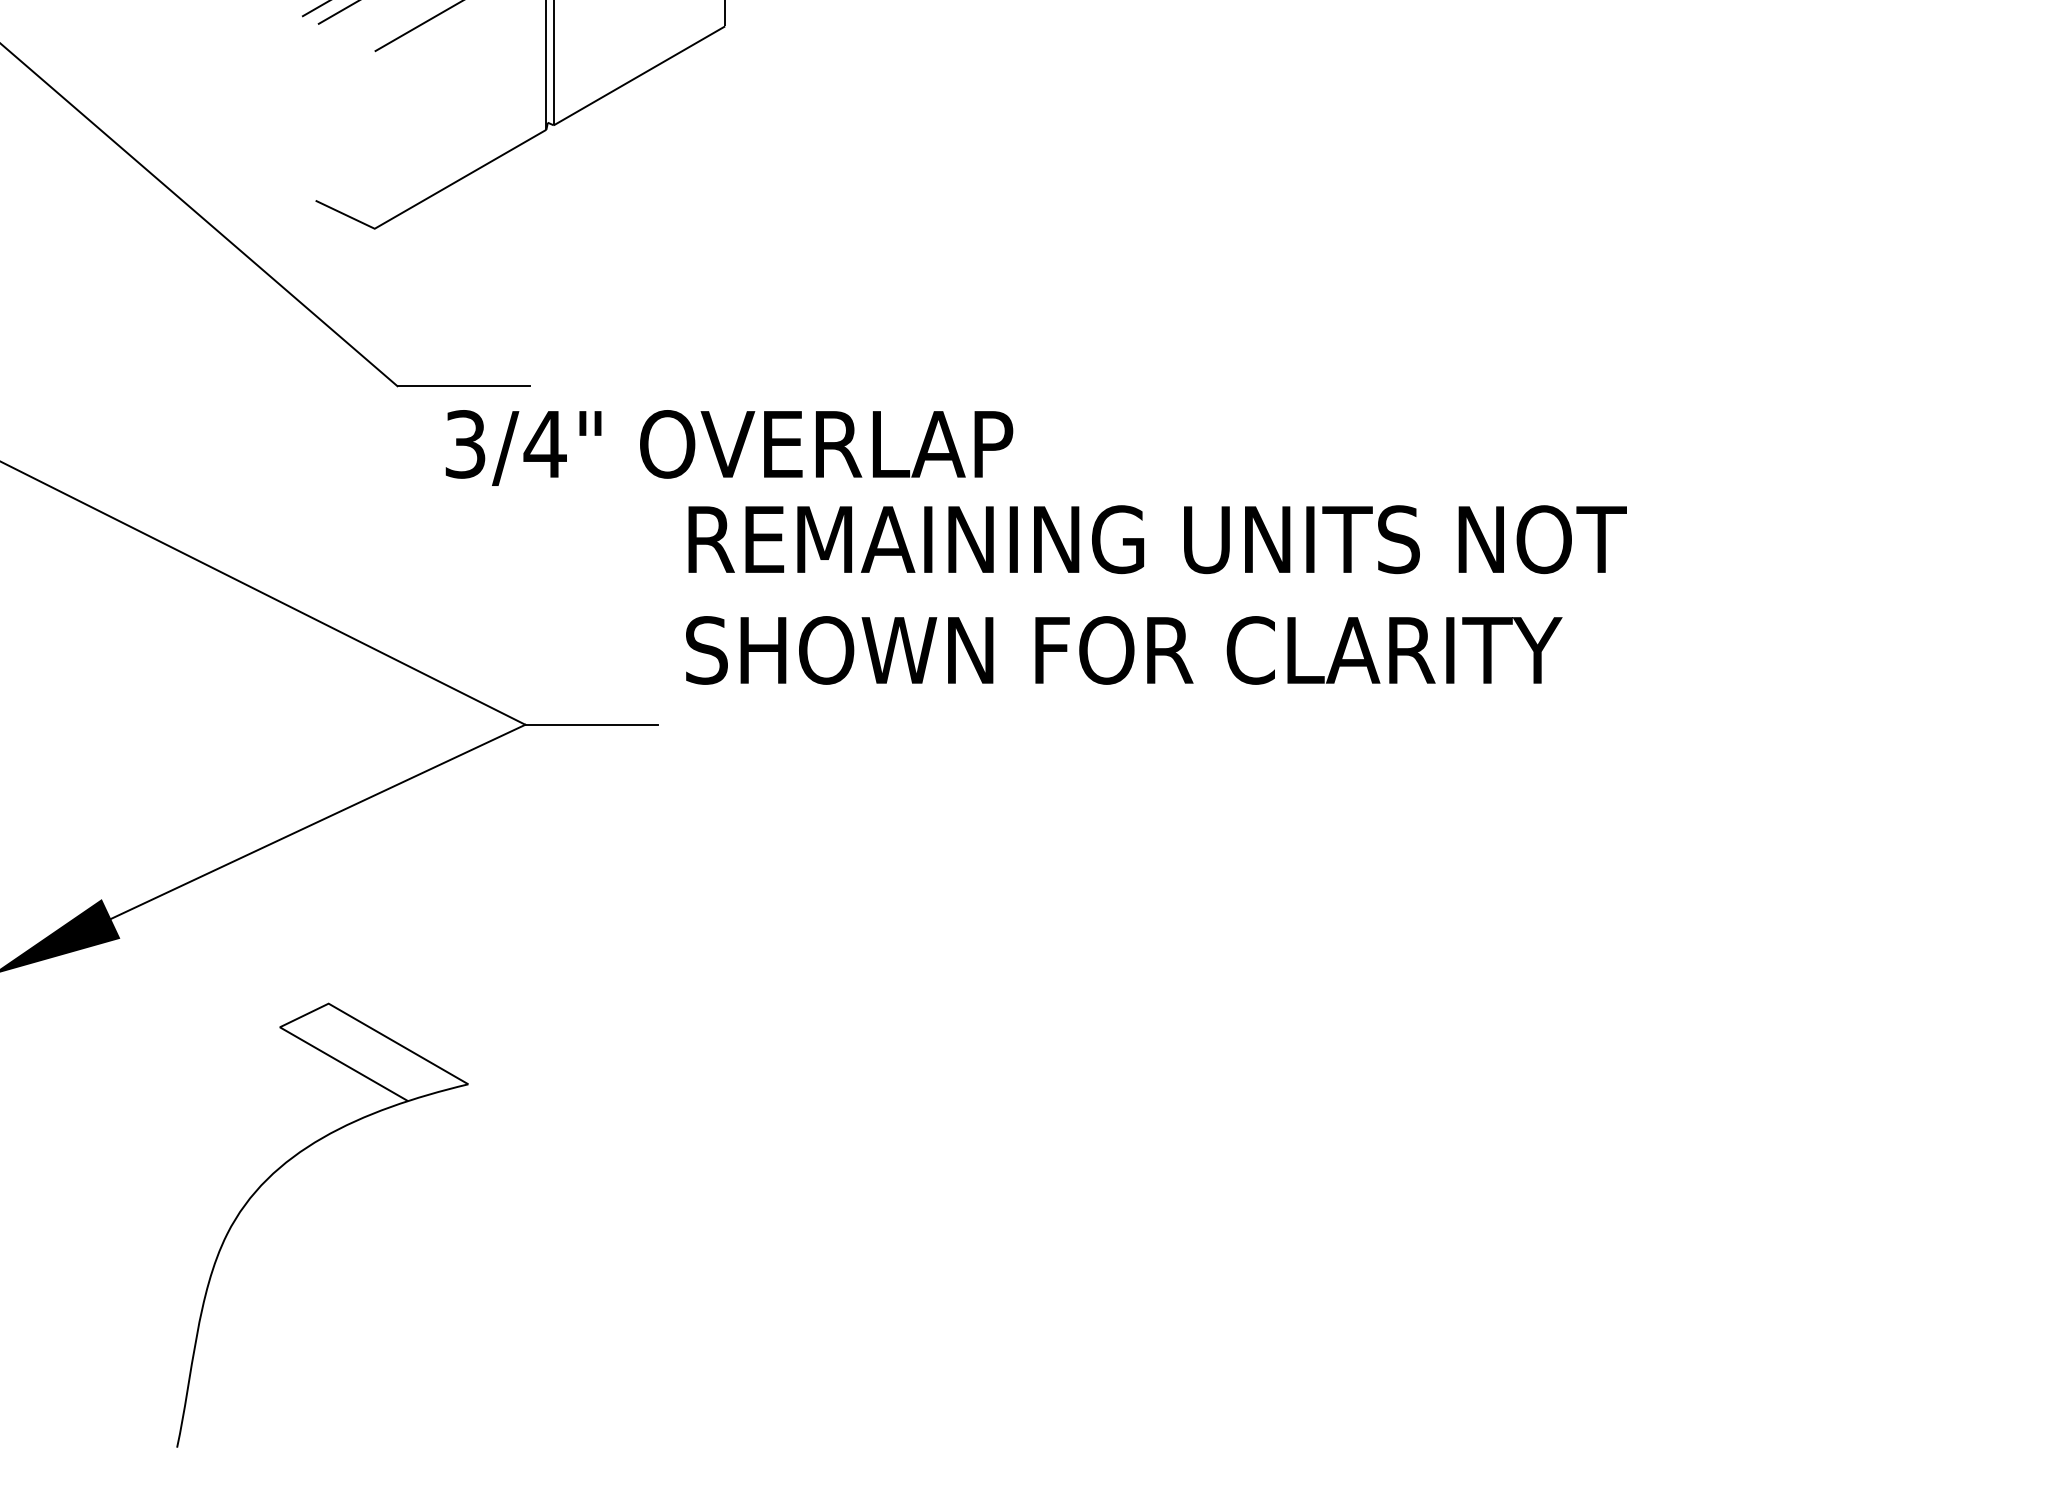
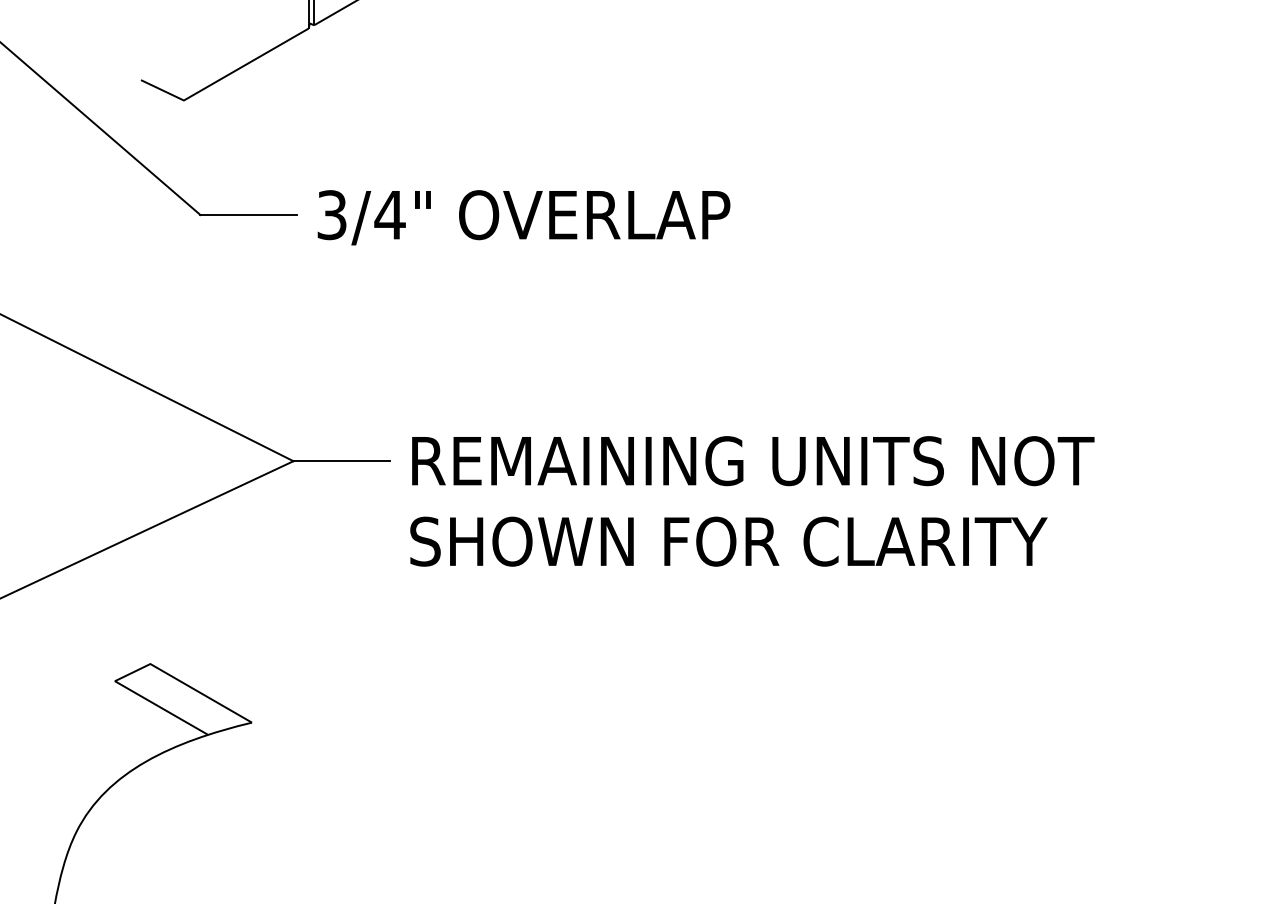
text: (729, 447) -> (524, 217), moved
text: (1156, 594) -> (752, 501), moved

